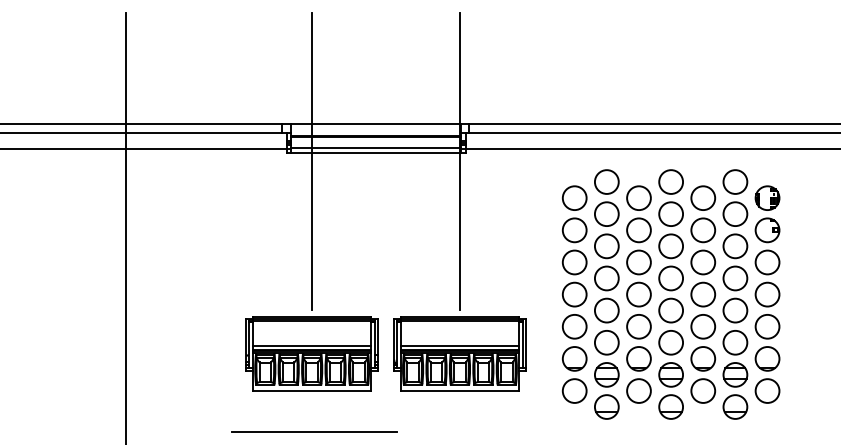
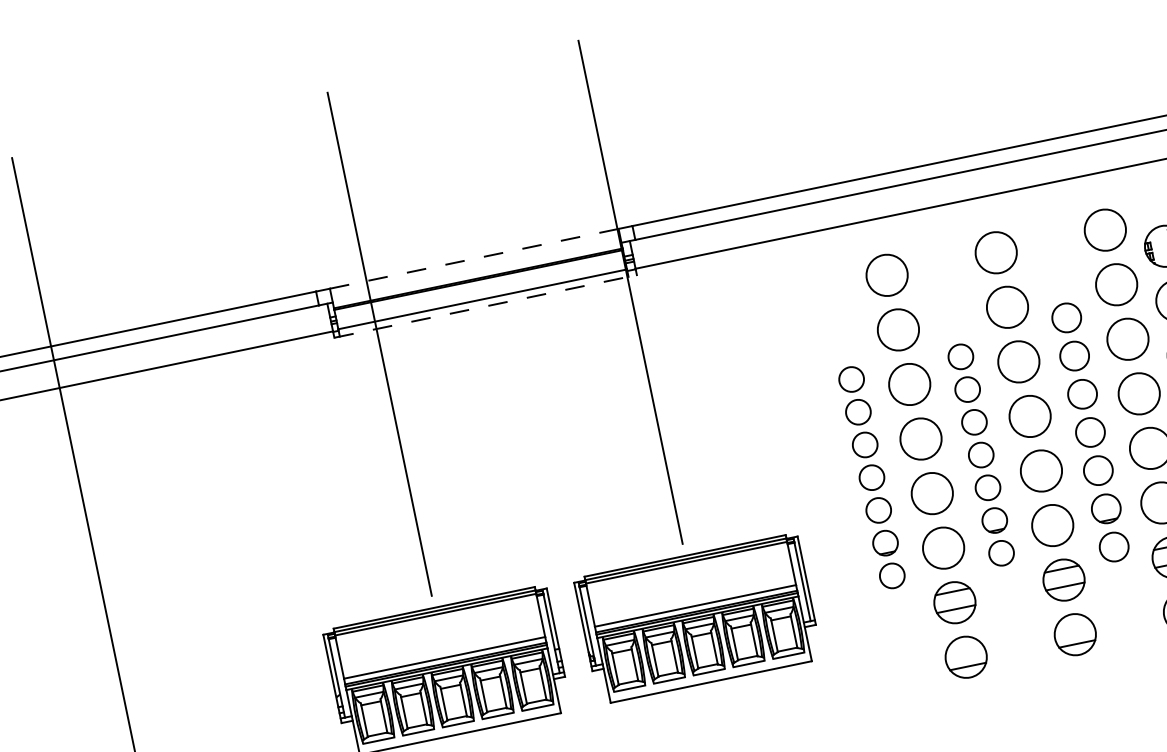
line: (376, 124) -> (475, 258), solid -> dashed
line: (376, 152) -> (485, 306), solid -> dashed
part: (574, 294) -> (871, 477), size x0.6
part: (638, 294) -> (980, 455), size x0.6
part: (703, 294) -> (1090, 432), size x0.7

